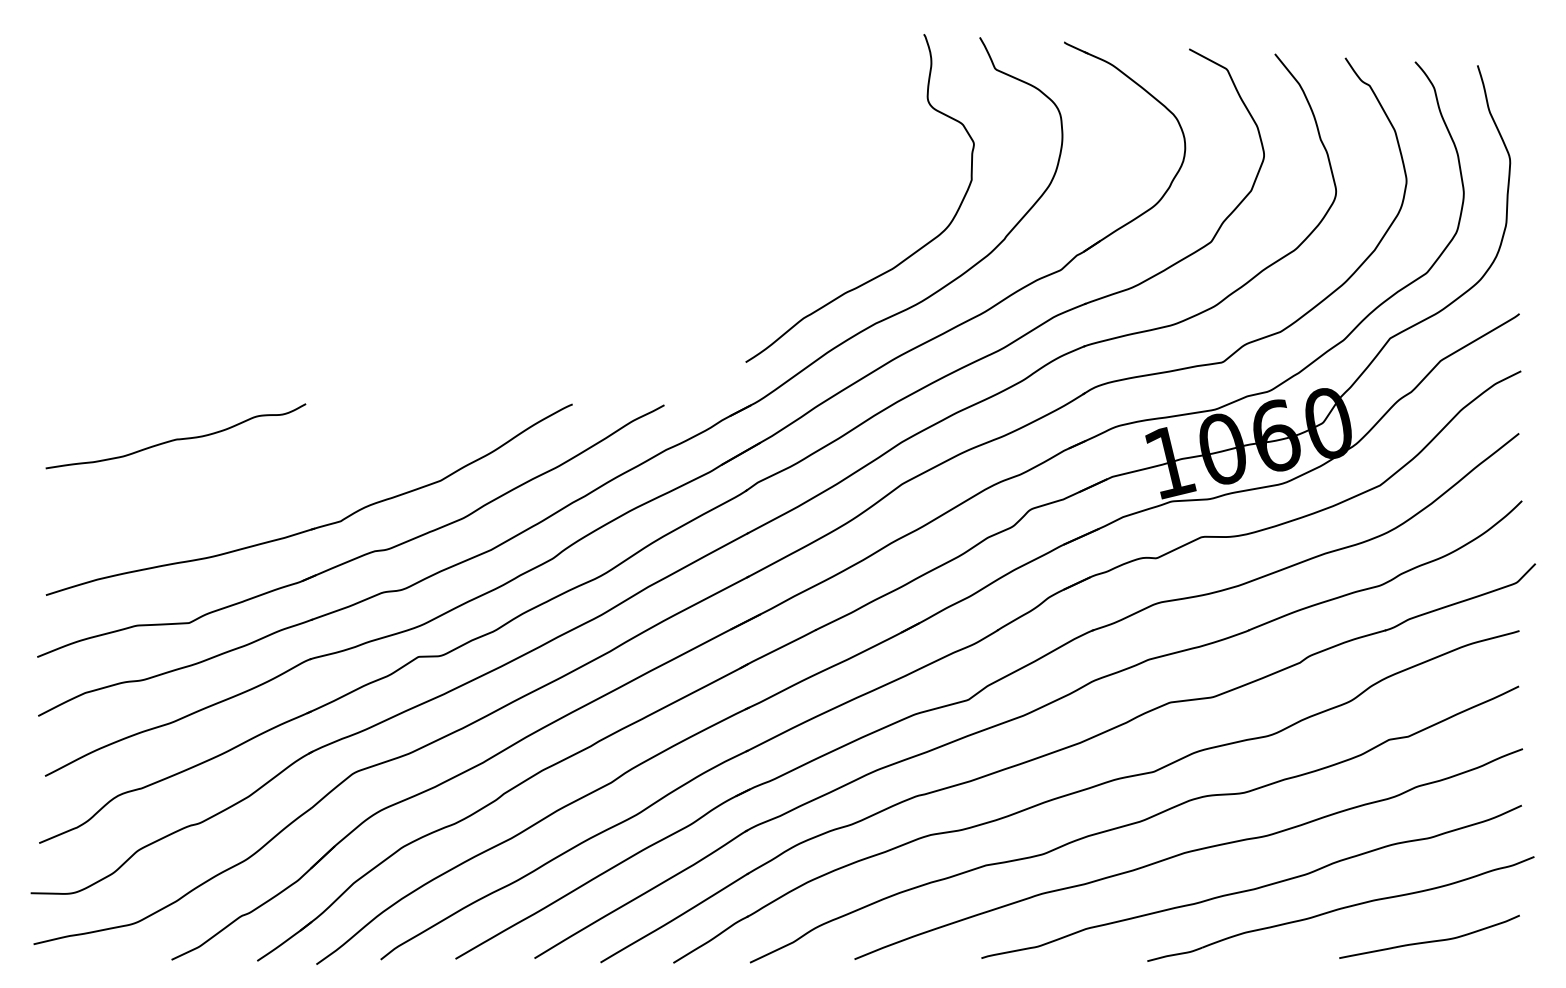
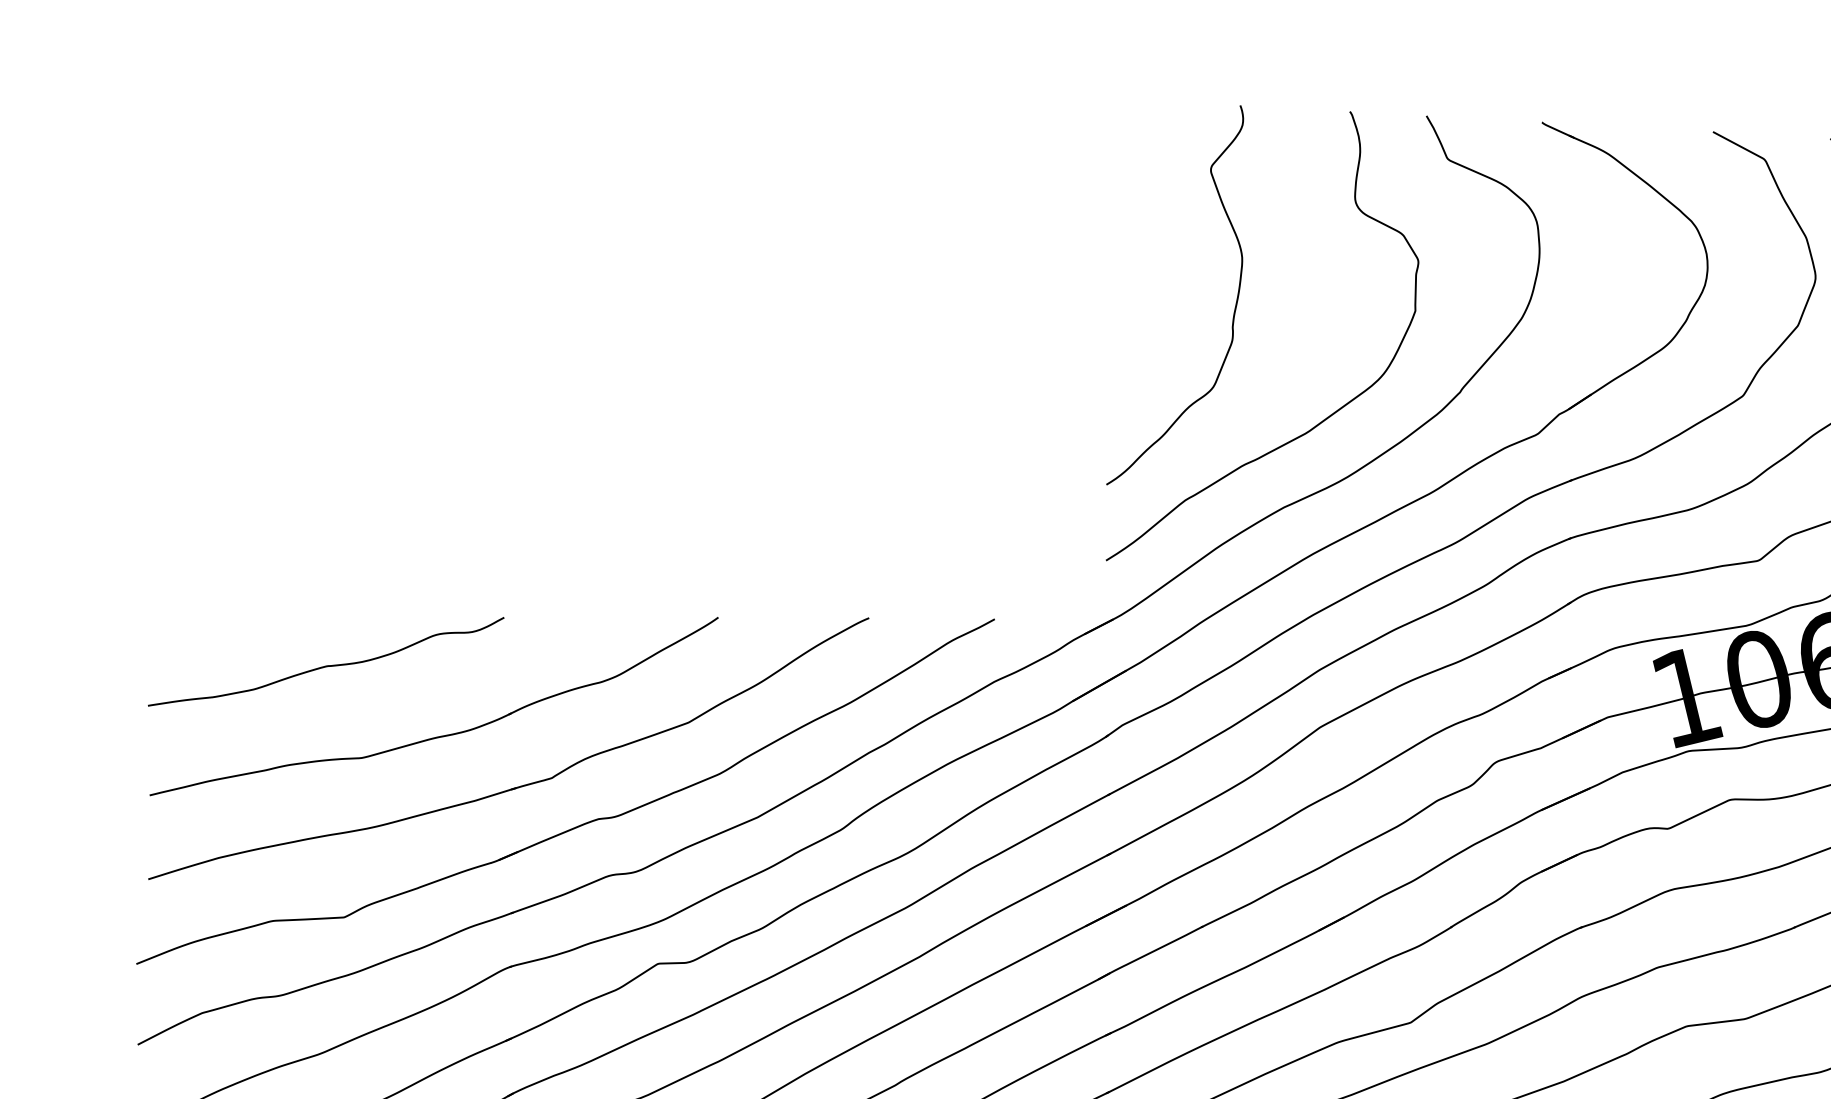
curve: (839, 176) -> (1234, 306), added
part: (256, 490) -> (436, 735), added

